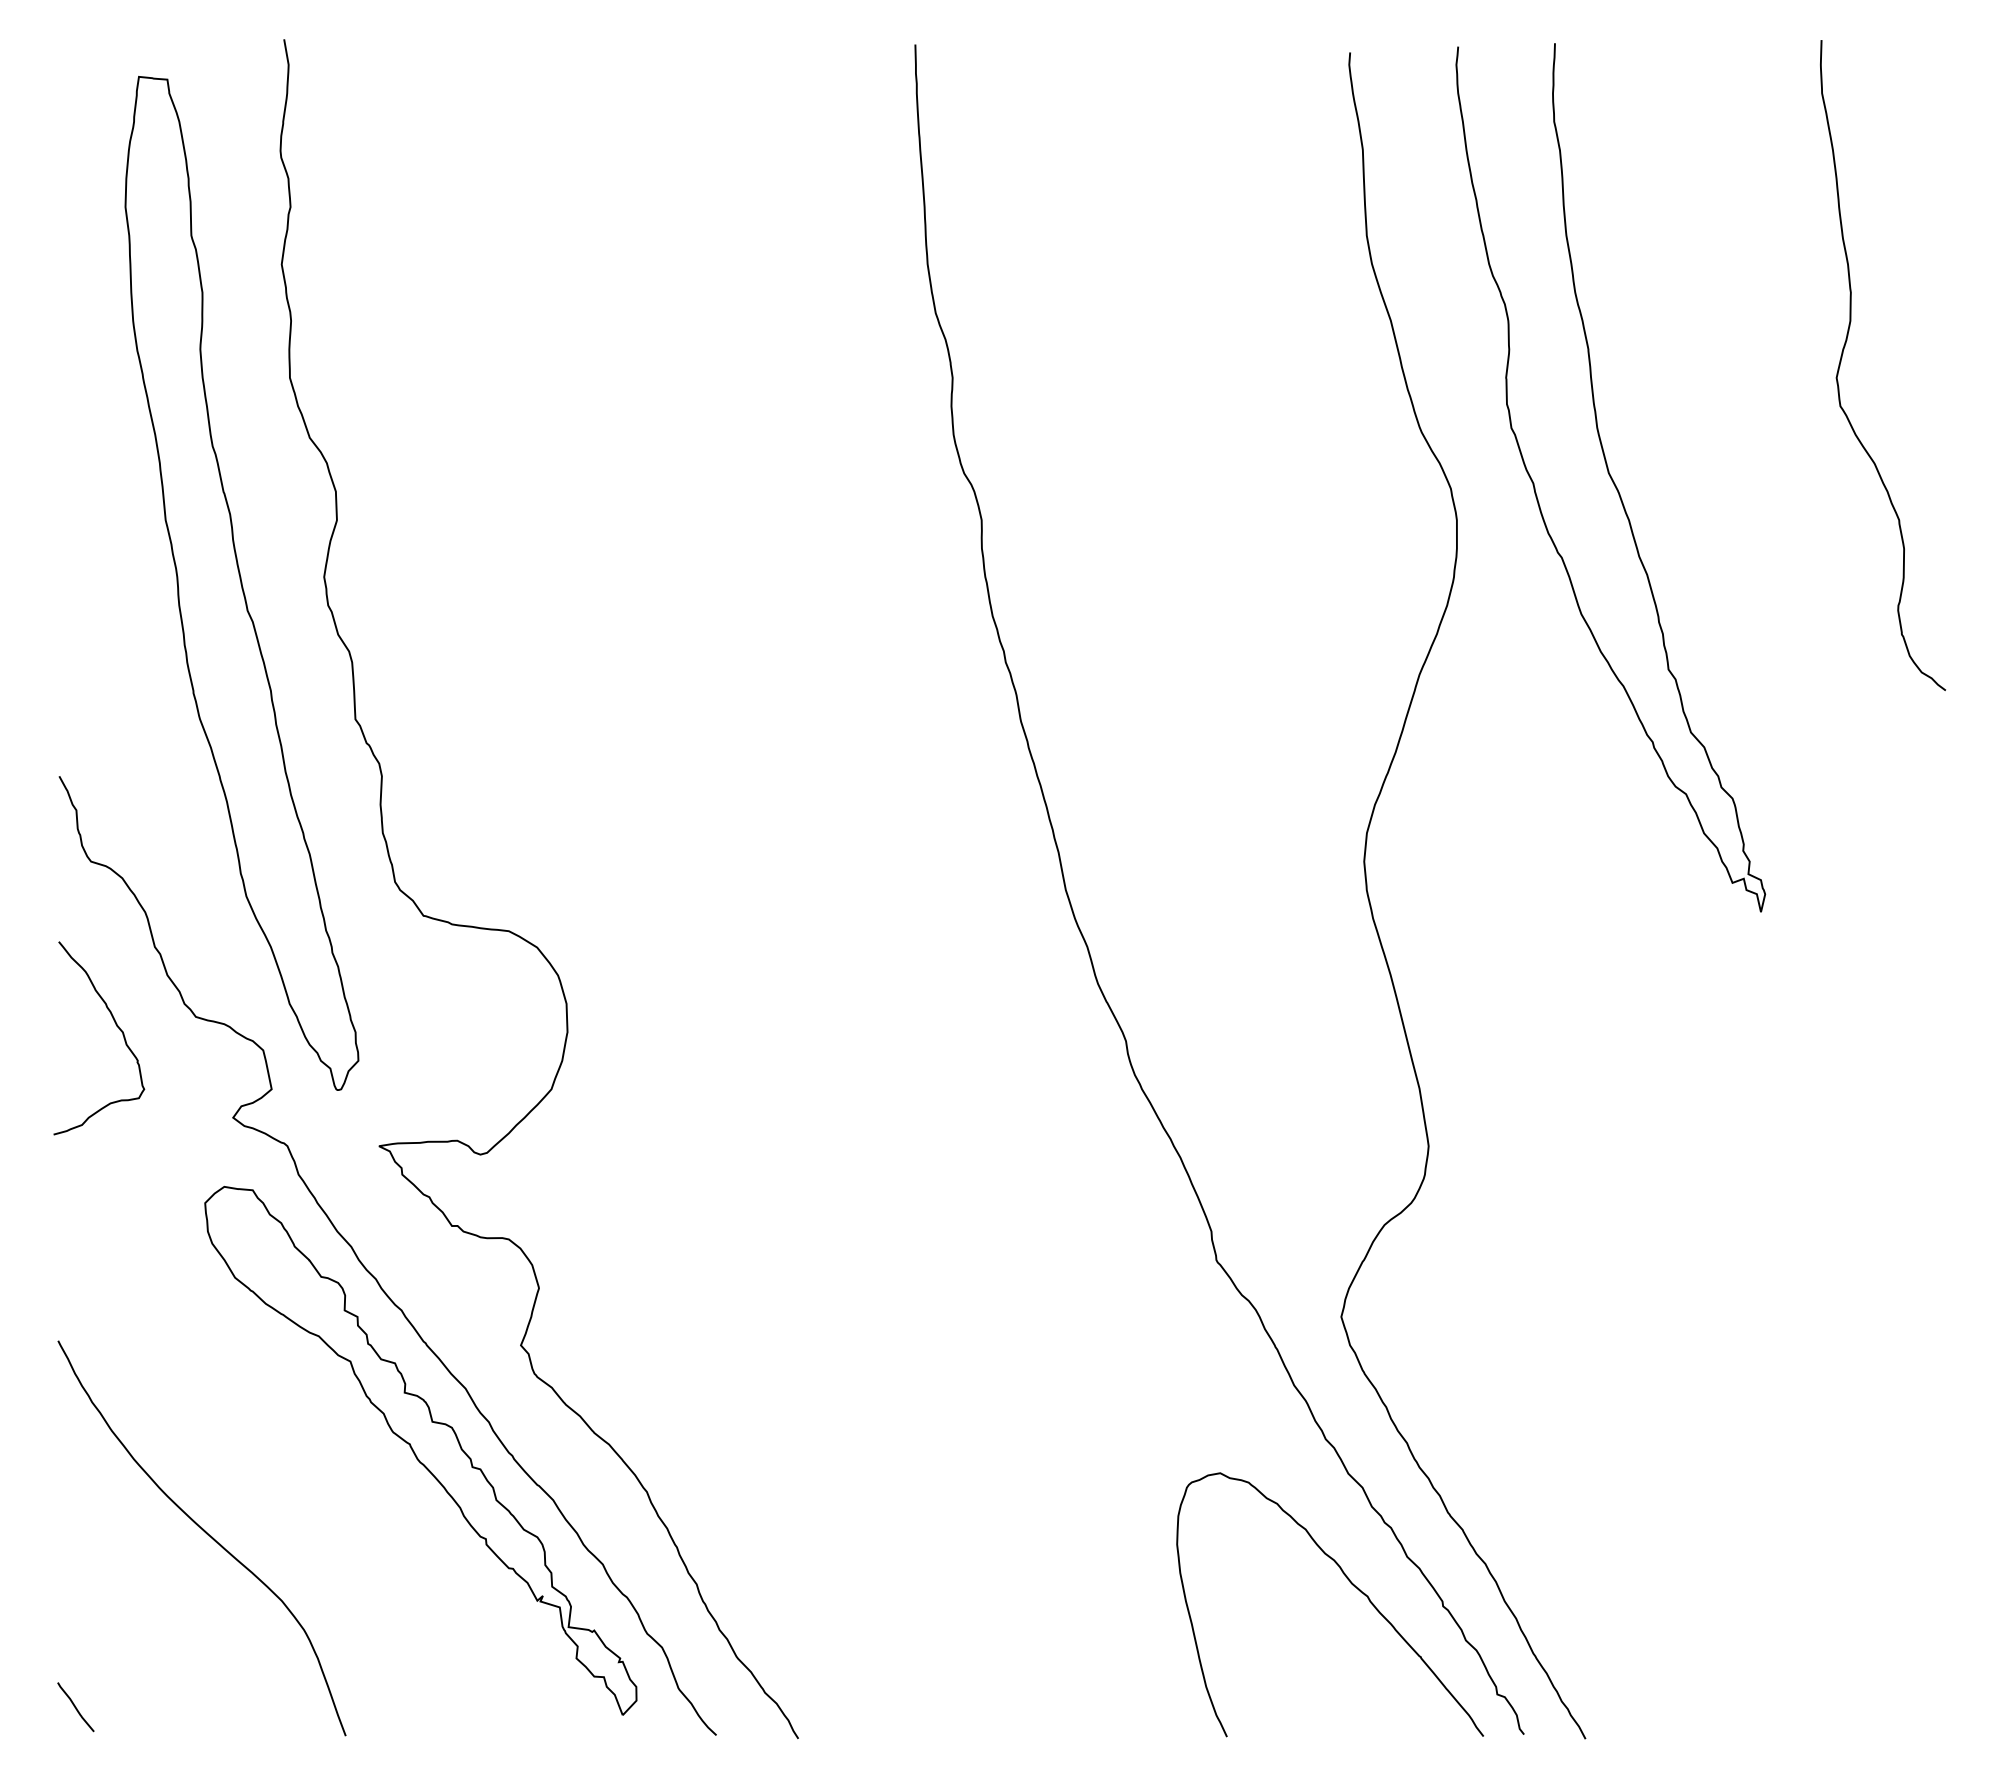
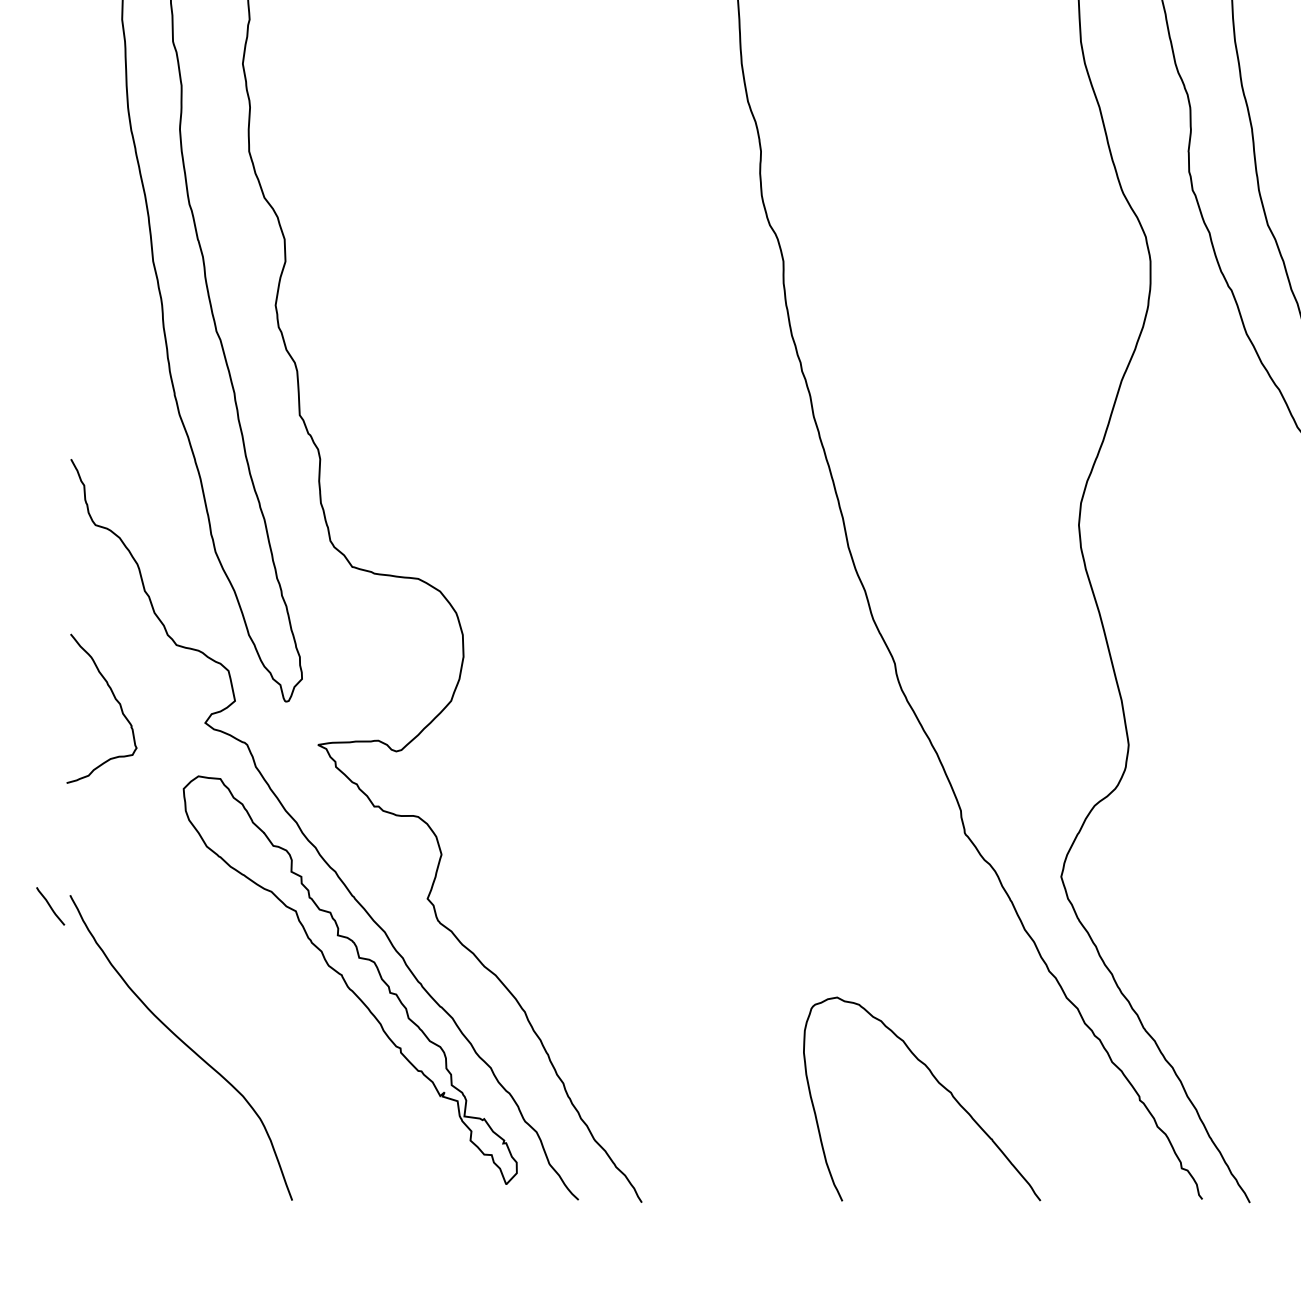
curve: (116, 1026) -> (115, 699), moved
curve: (1350, 1583) -> (937, 1082), moved
curve: (75, 1707) -> (50, 906), moved

